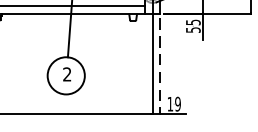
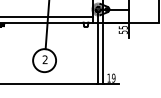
line: (159, 65) -> (102, 54), dashed -> solid

